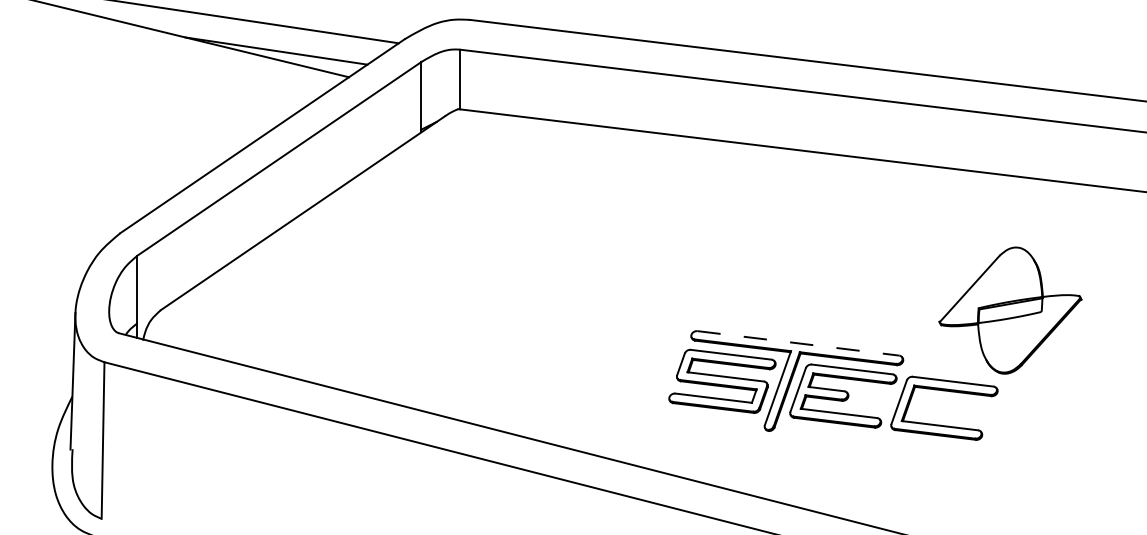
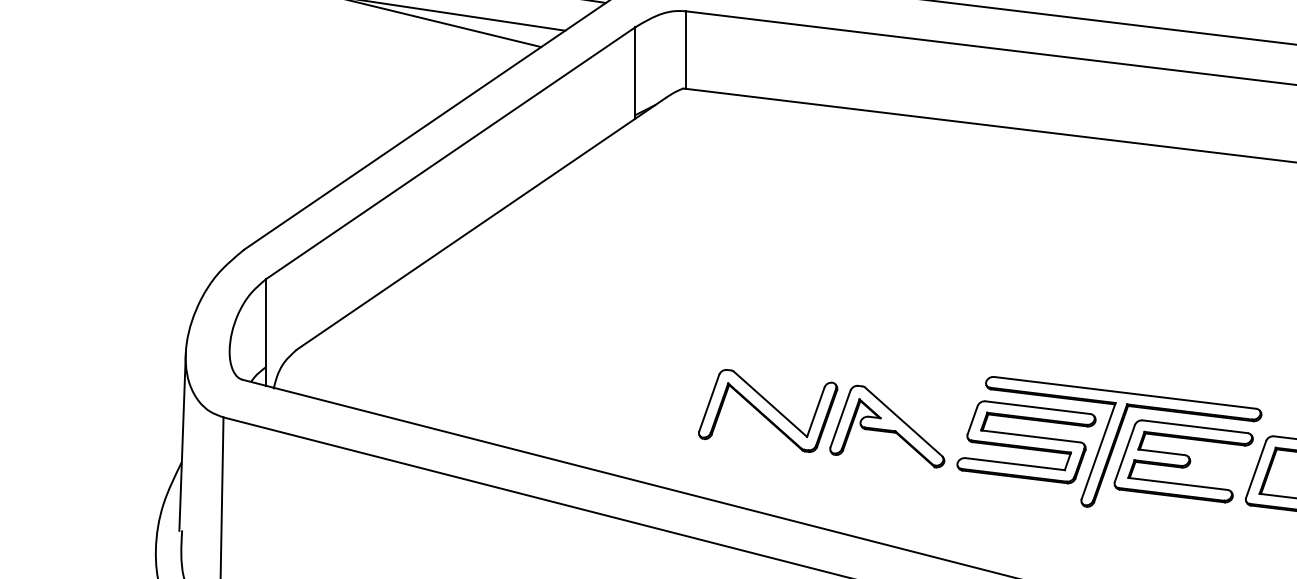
line: (798, 343) -> (1125, 393), dashed -> solid
part: (564, 362) -> (821, 417), added

